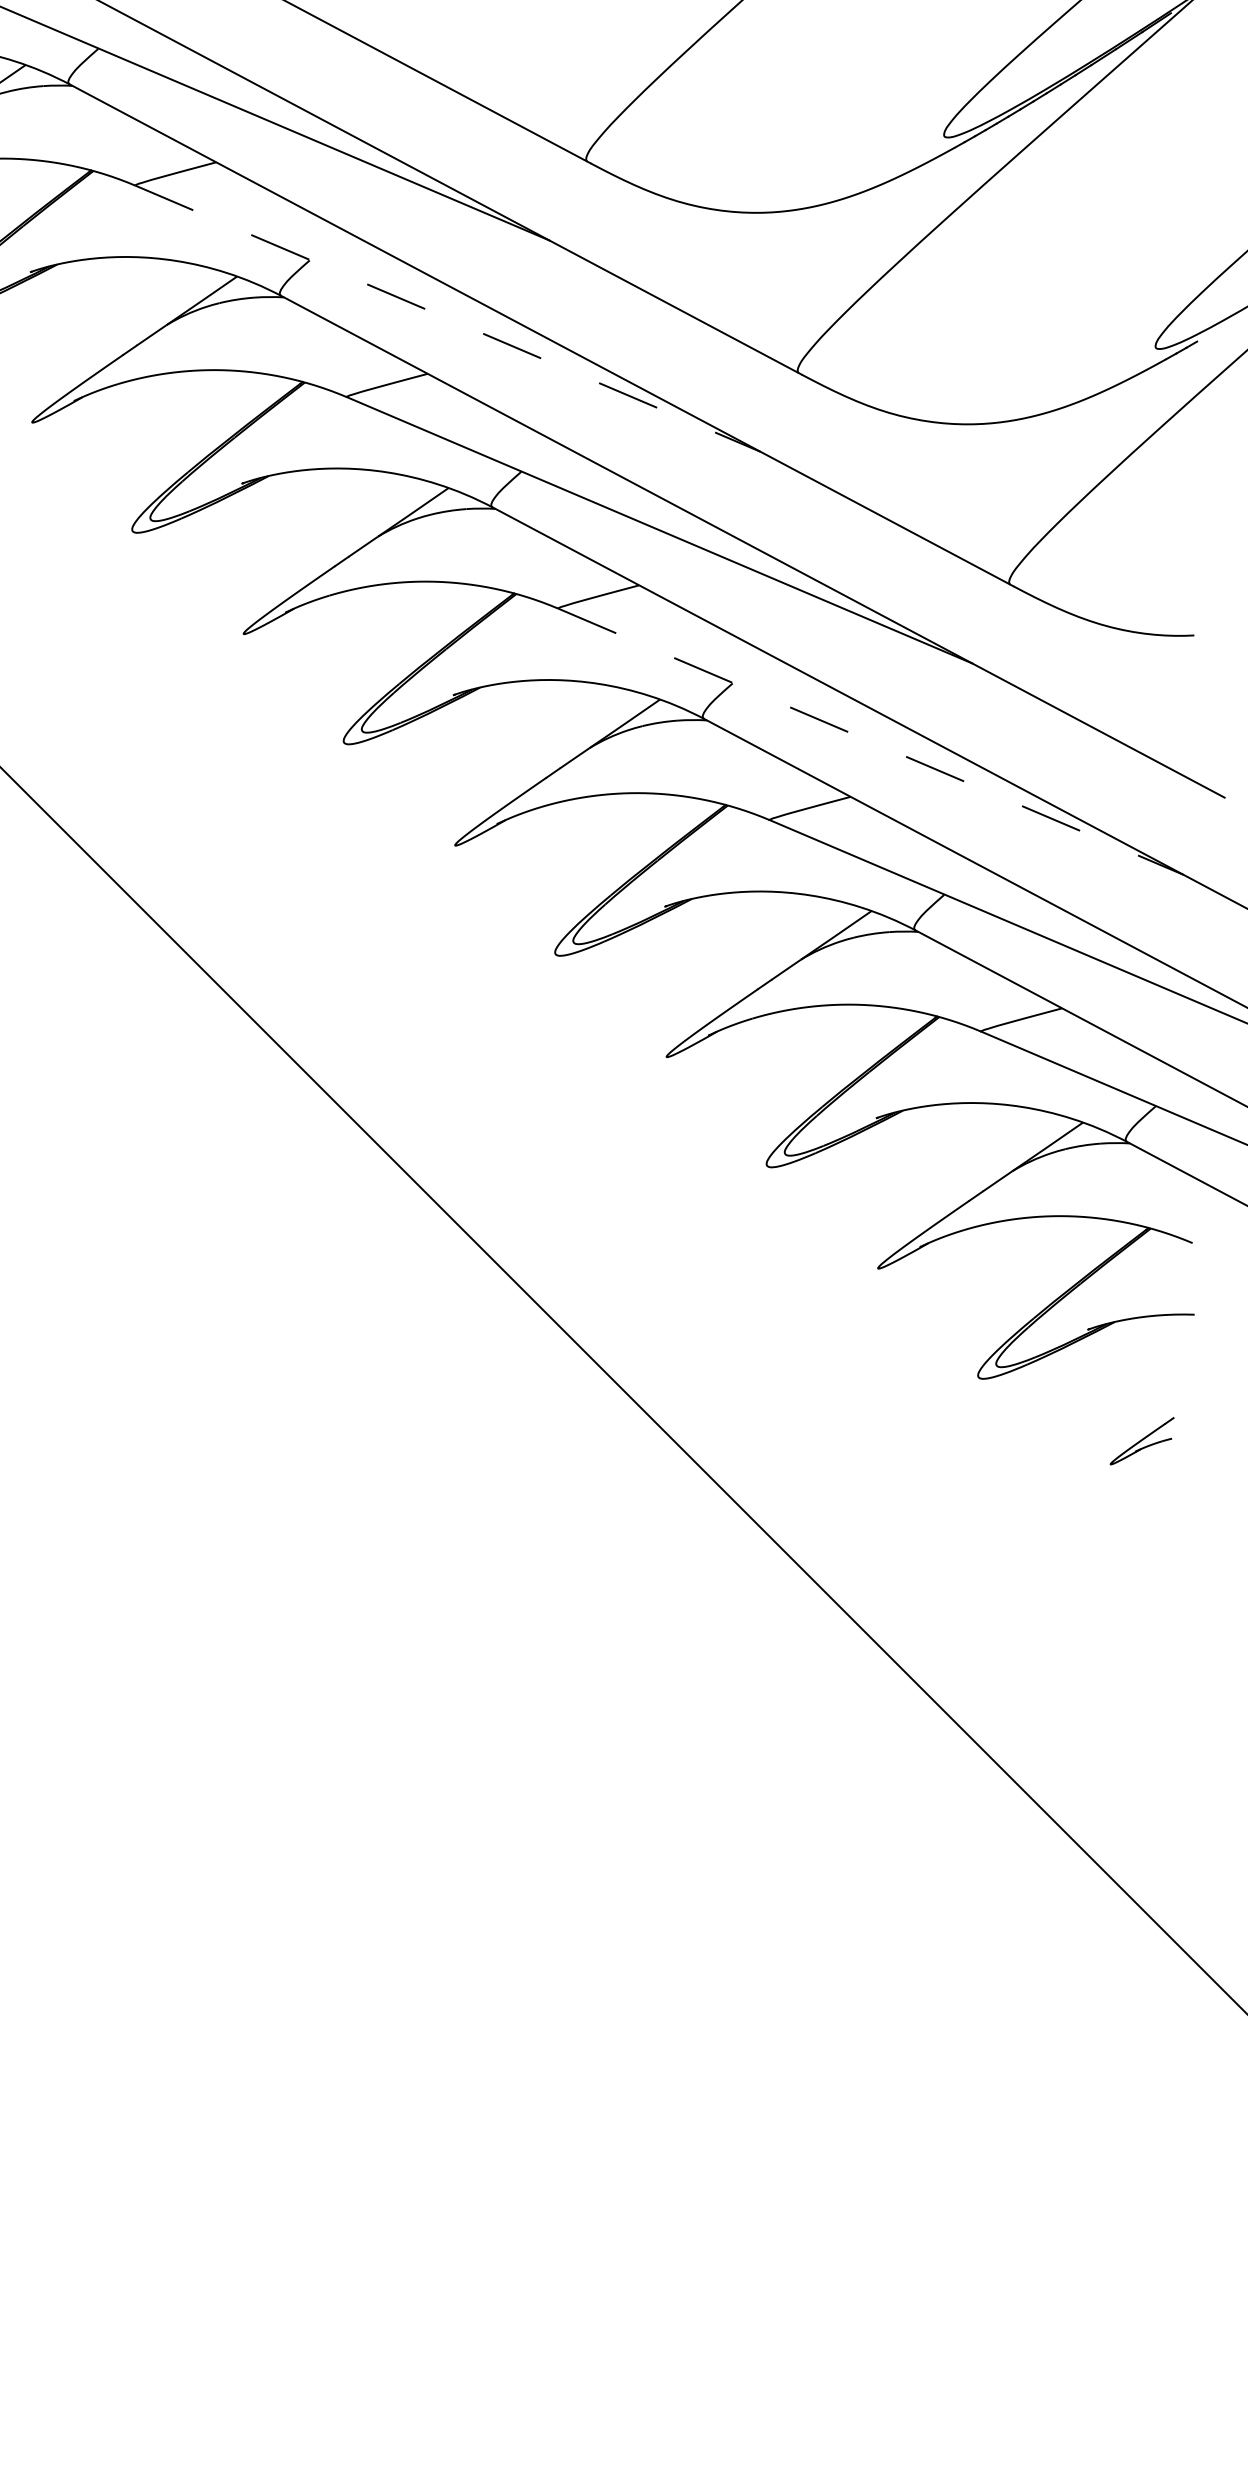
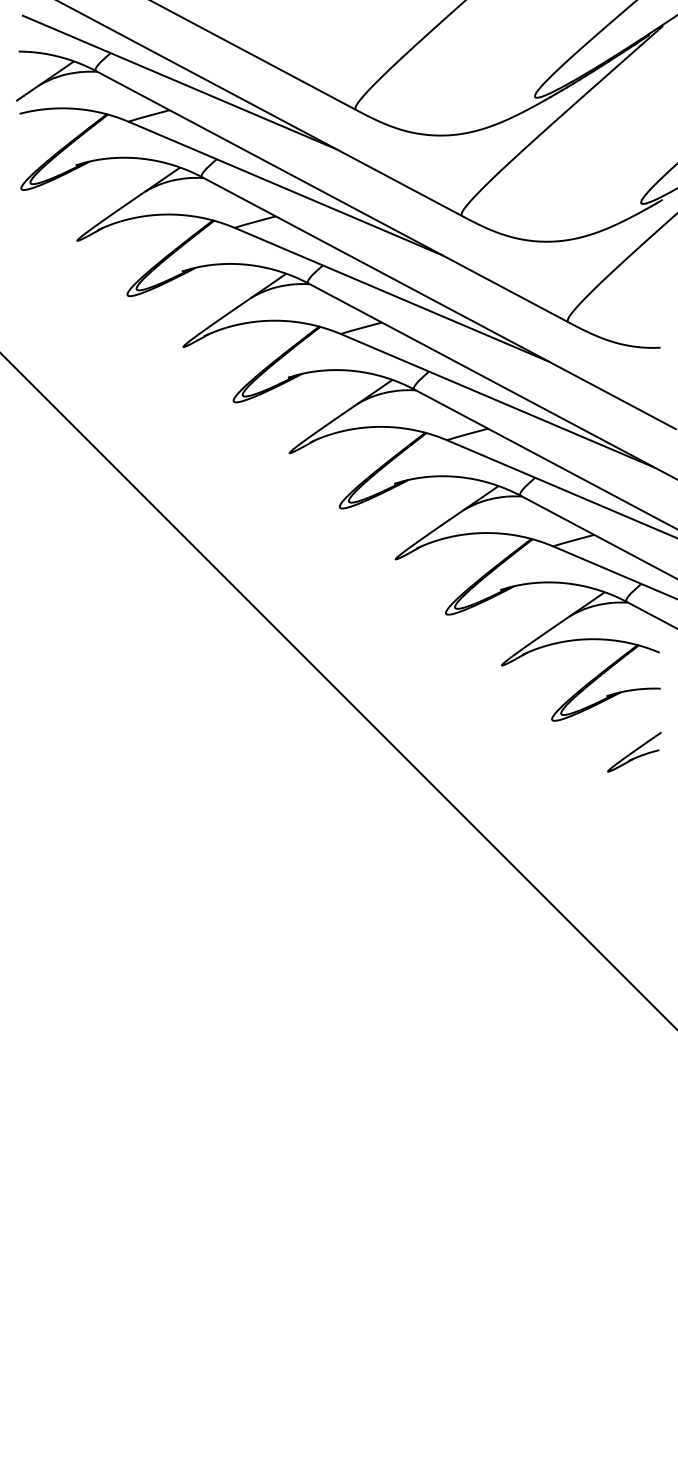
line: (447, 318) -> (285, 188), dashed -> solid
line: (871, 742) -> (498, 401), dashed -> solid
part: (1142, 1439) -> (634, 751), size x1.67

